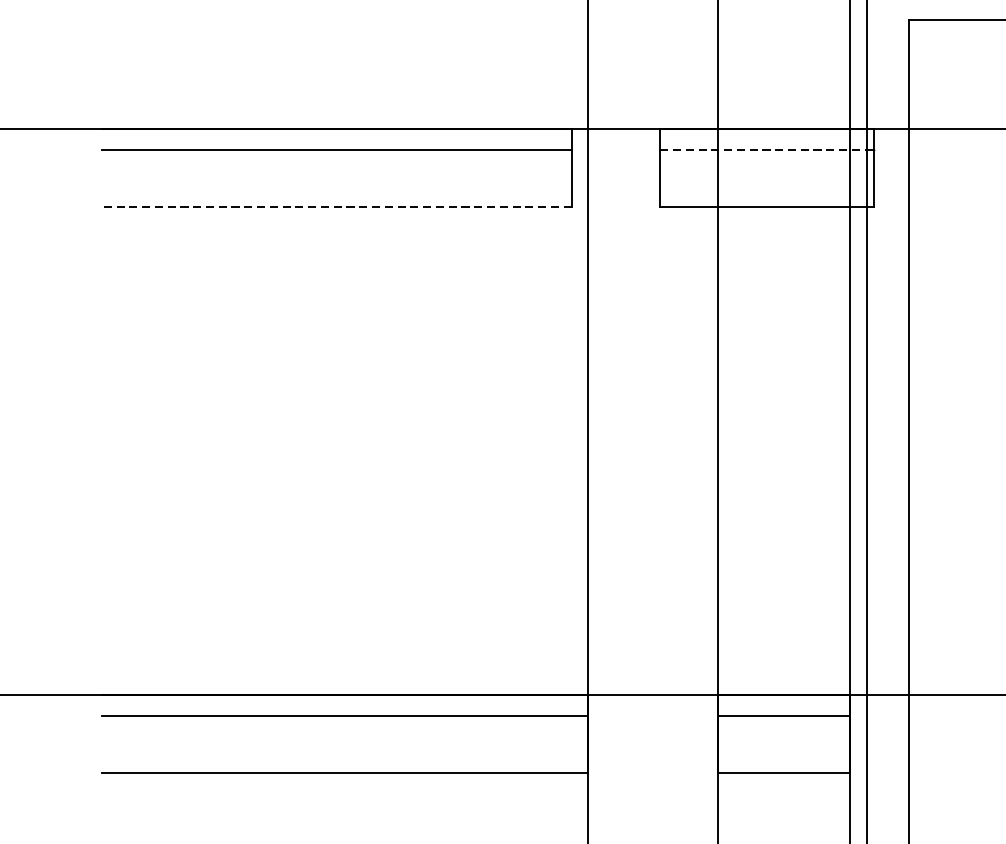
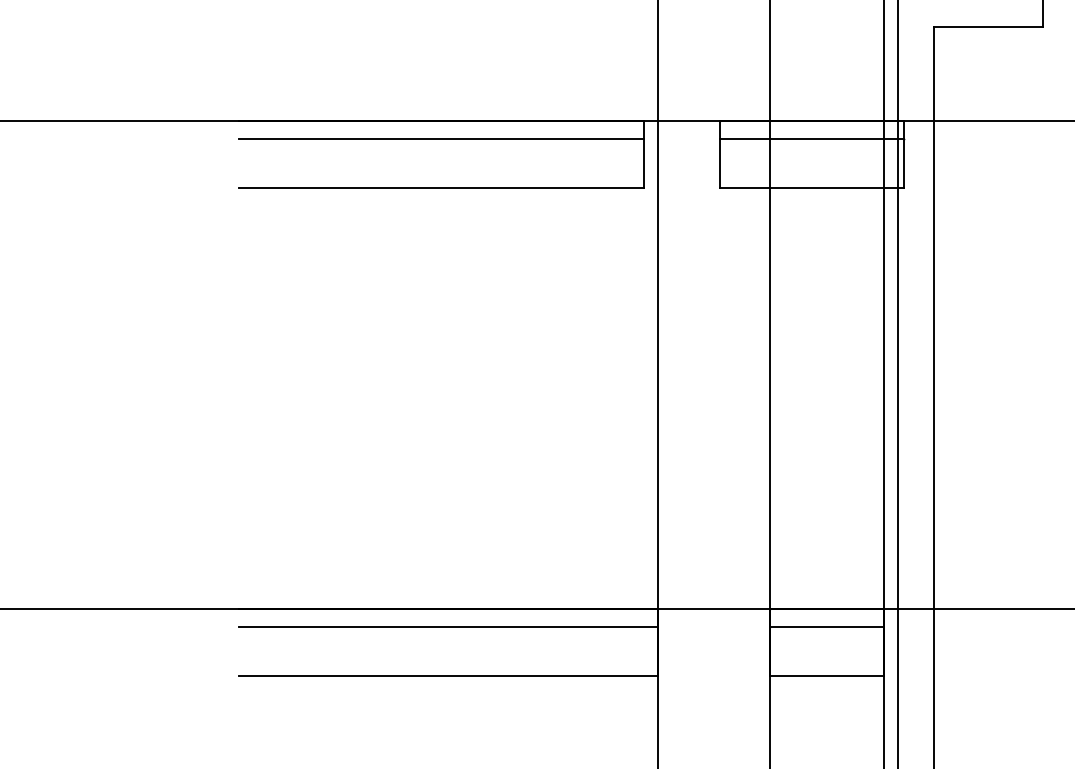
line: (767, 150) -> (812, 139), dashed -> solid
line: (336, 207) -> (441, 188), dashed -> solid

